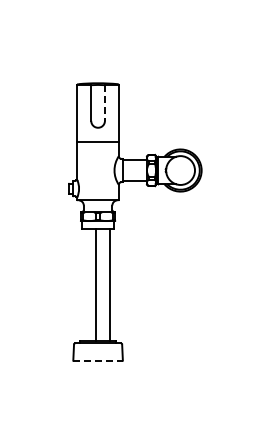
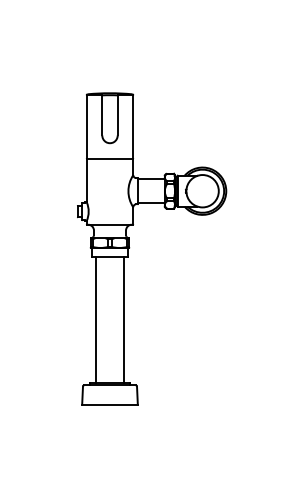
line: (104, 103) -> (117, 115), dashed -> solid
line: (95, 285) -> (95, 320), moved
line: (98, 360) -> (110, 404), dashed -> solid

